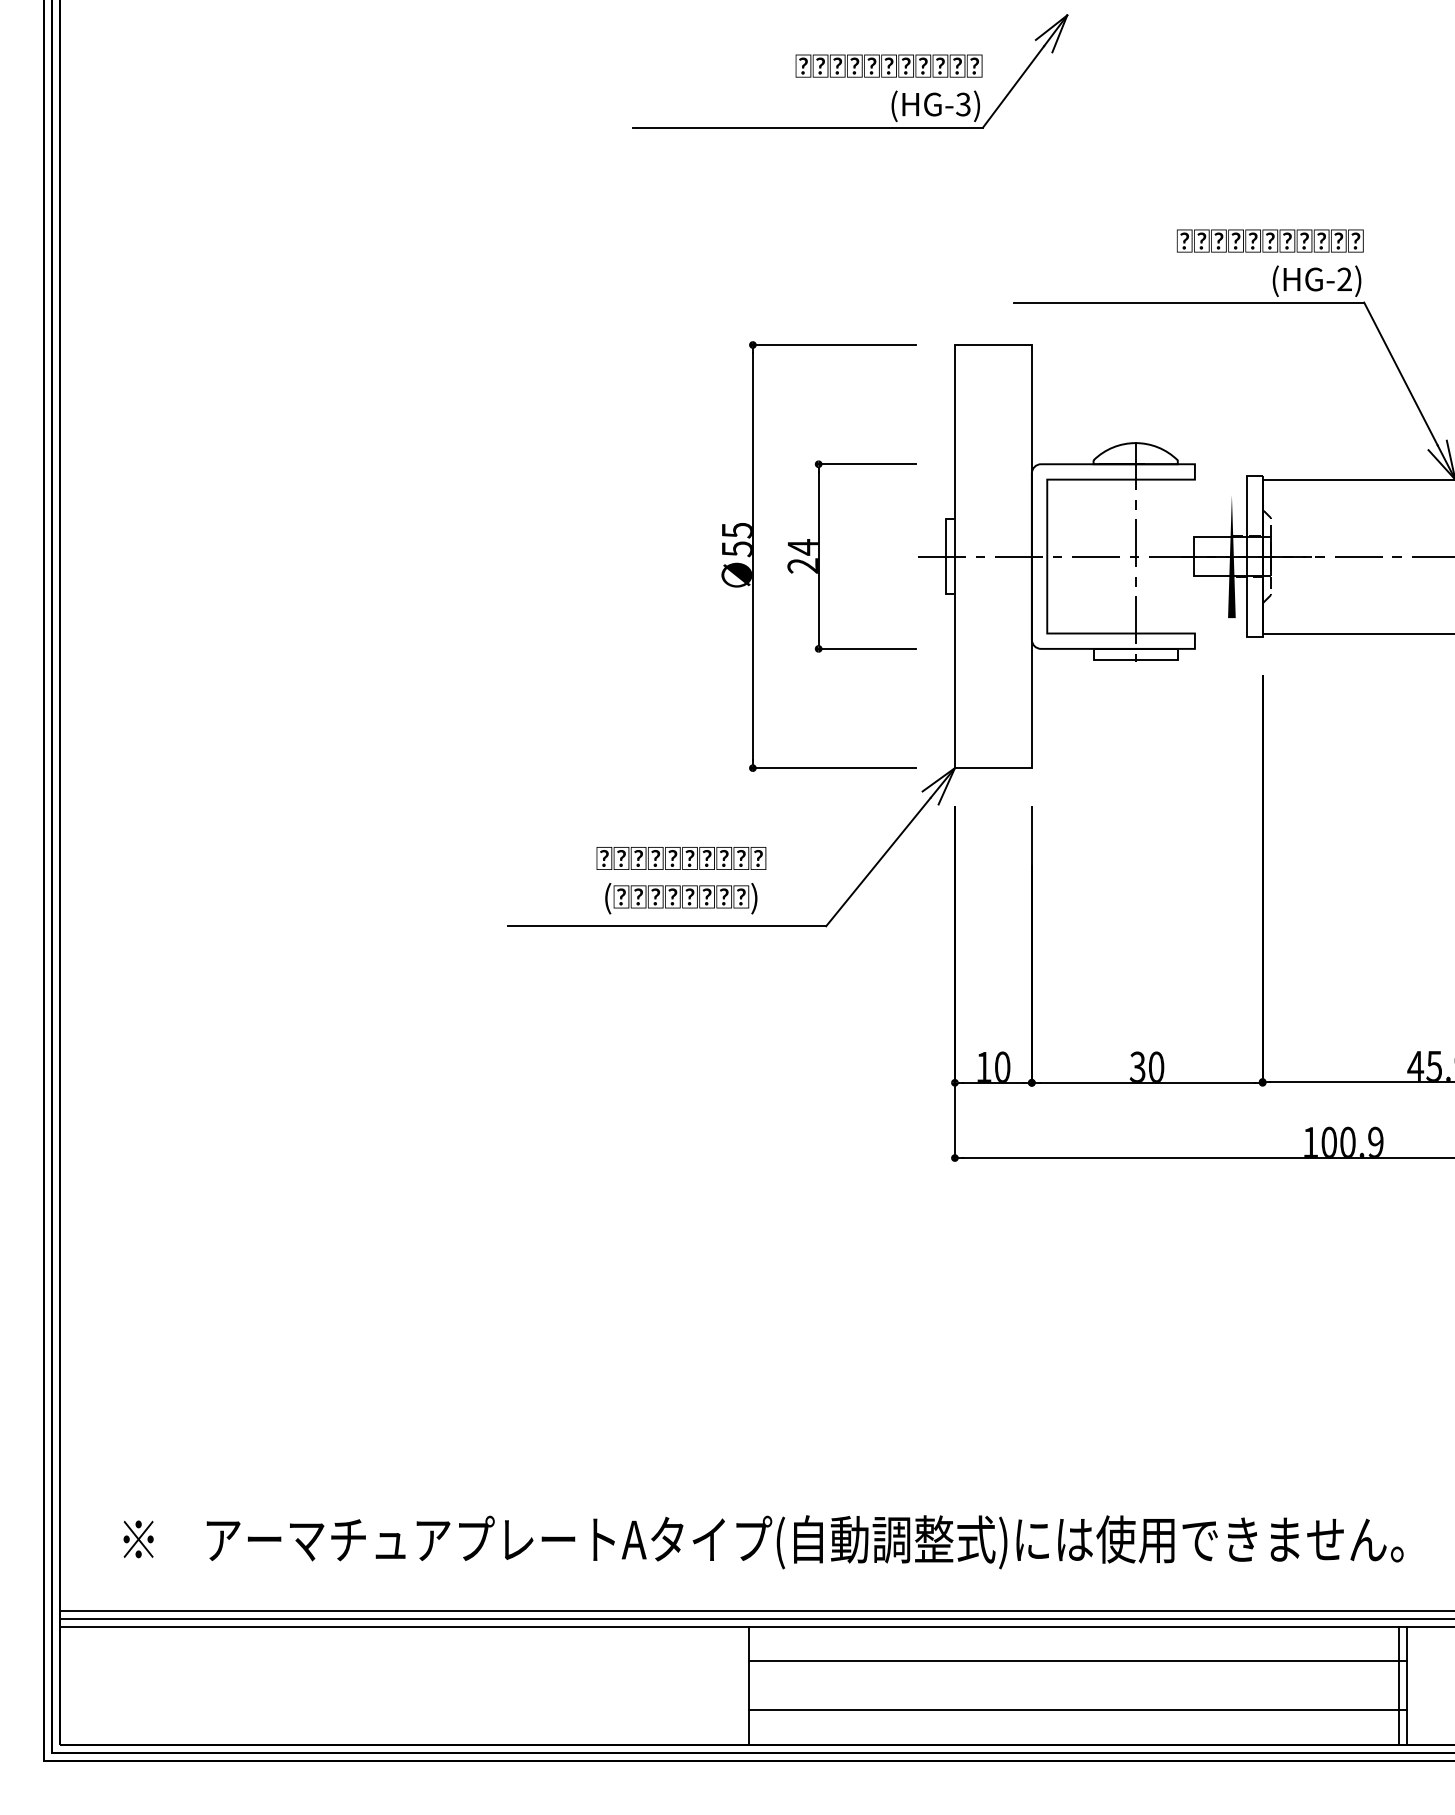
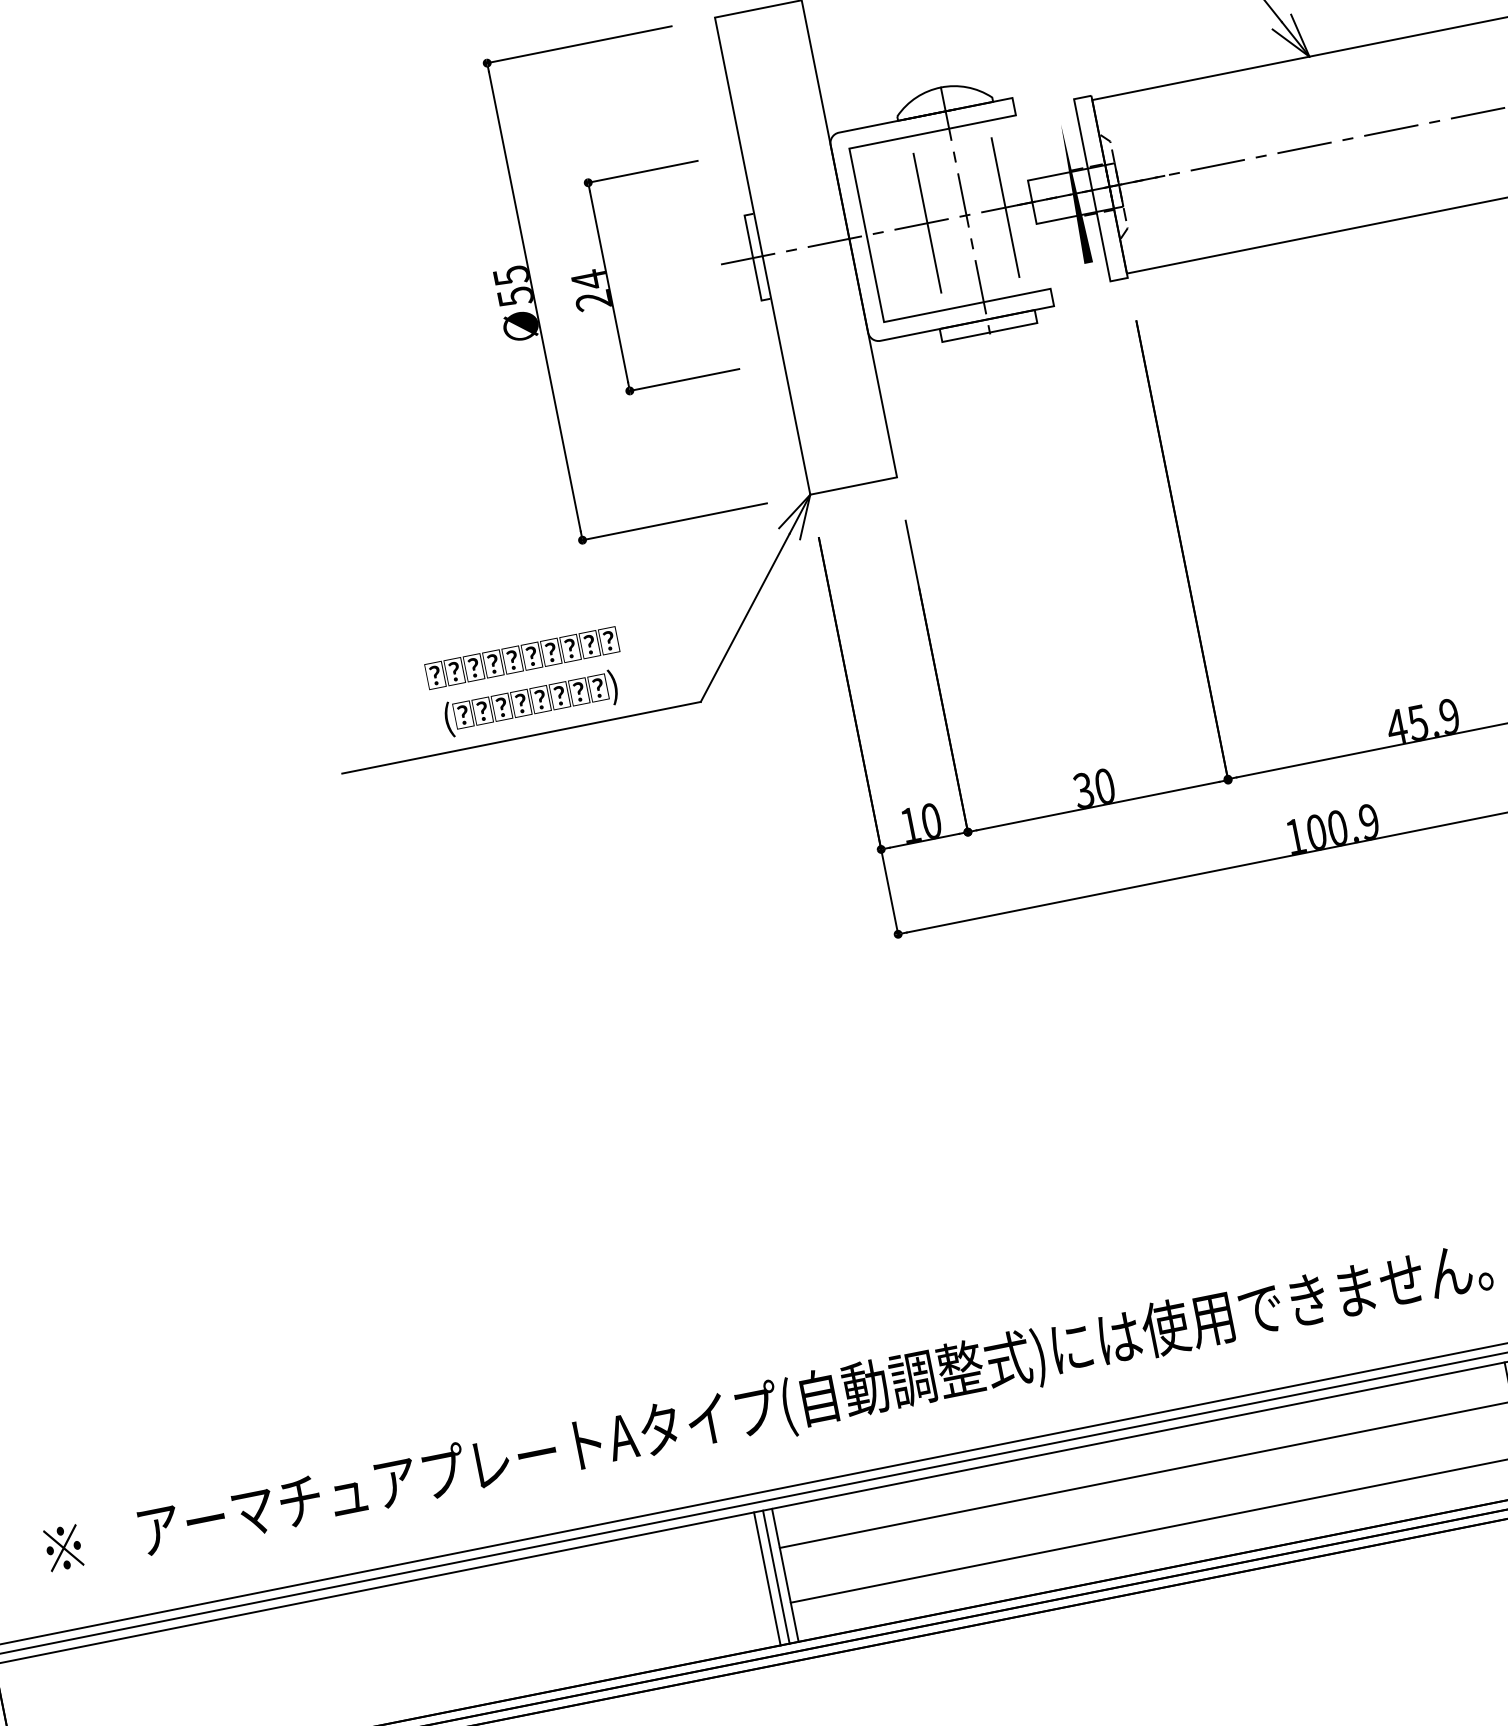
line: (1101, 556) -> (927, 223), added
line: (1170, 556) -> (1005, 207), added
line: (733, 1685) -> (767, 1578), added
line: (741, 1685) -> (776, 1577), added

